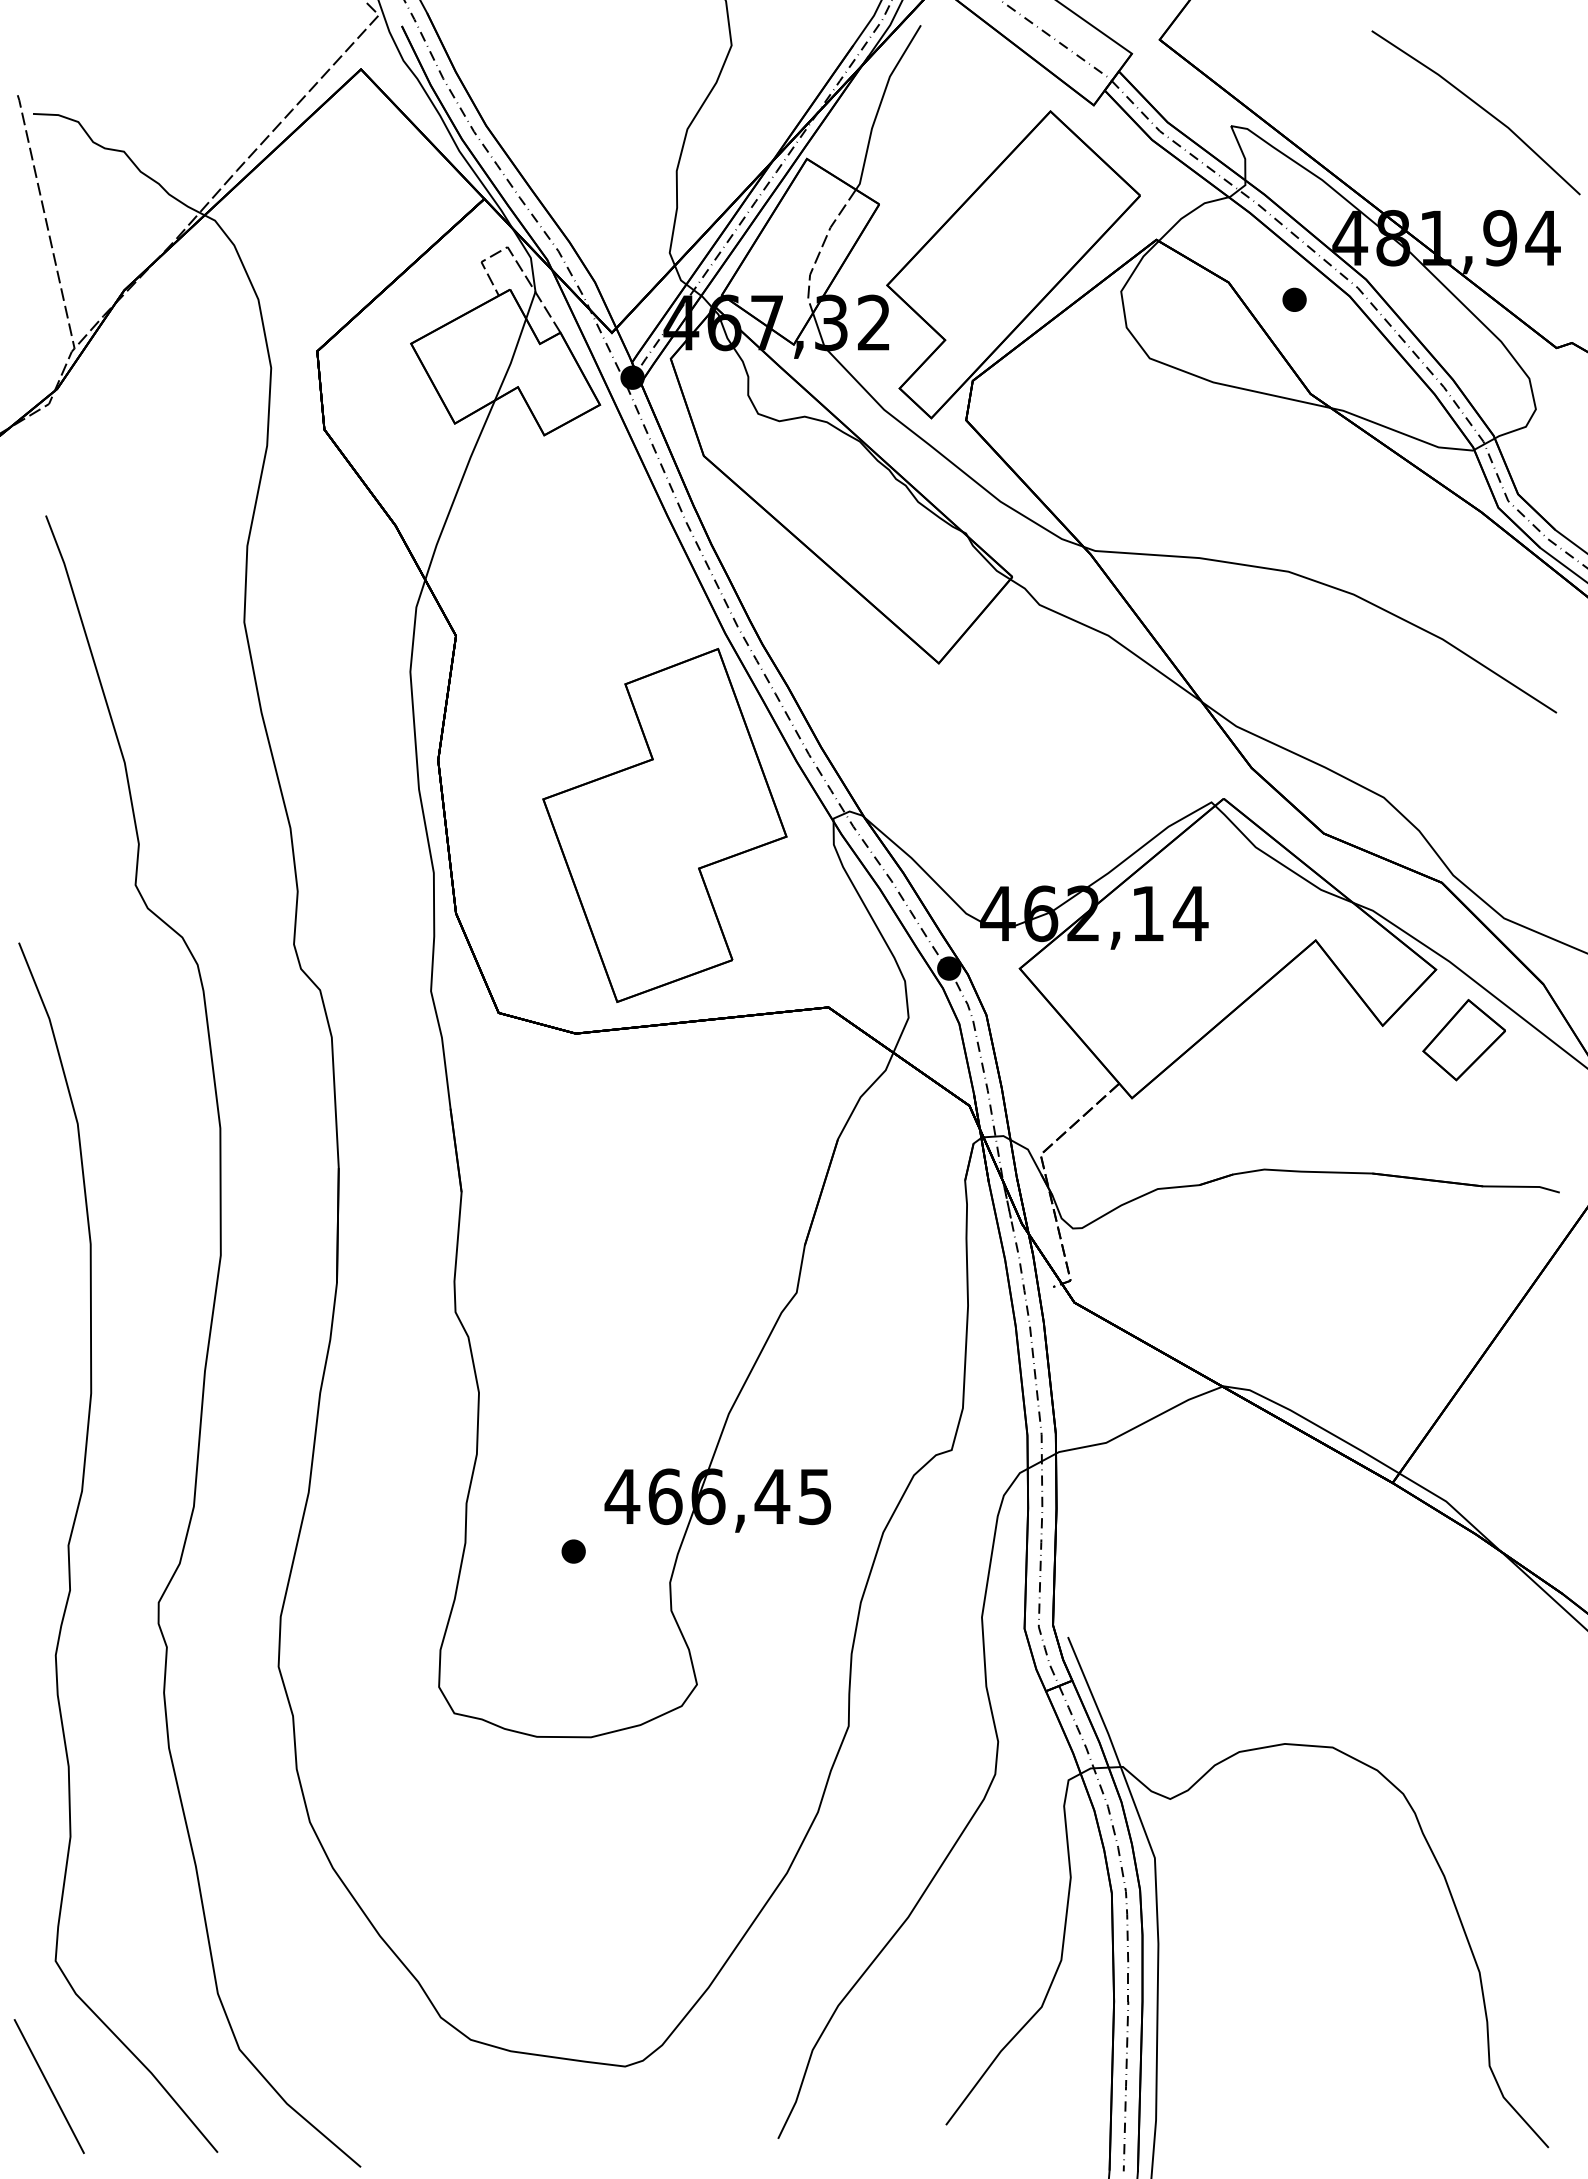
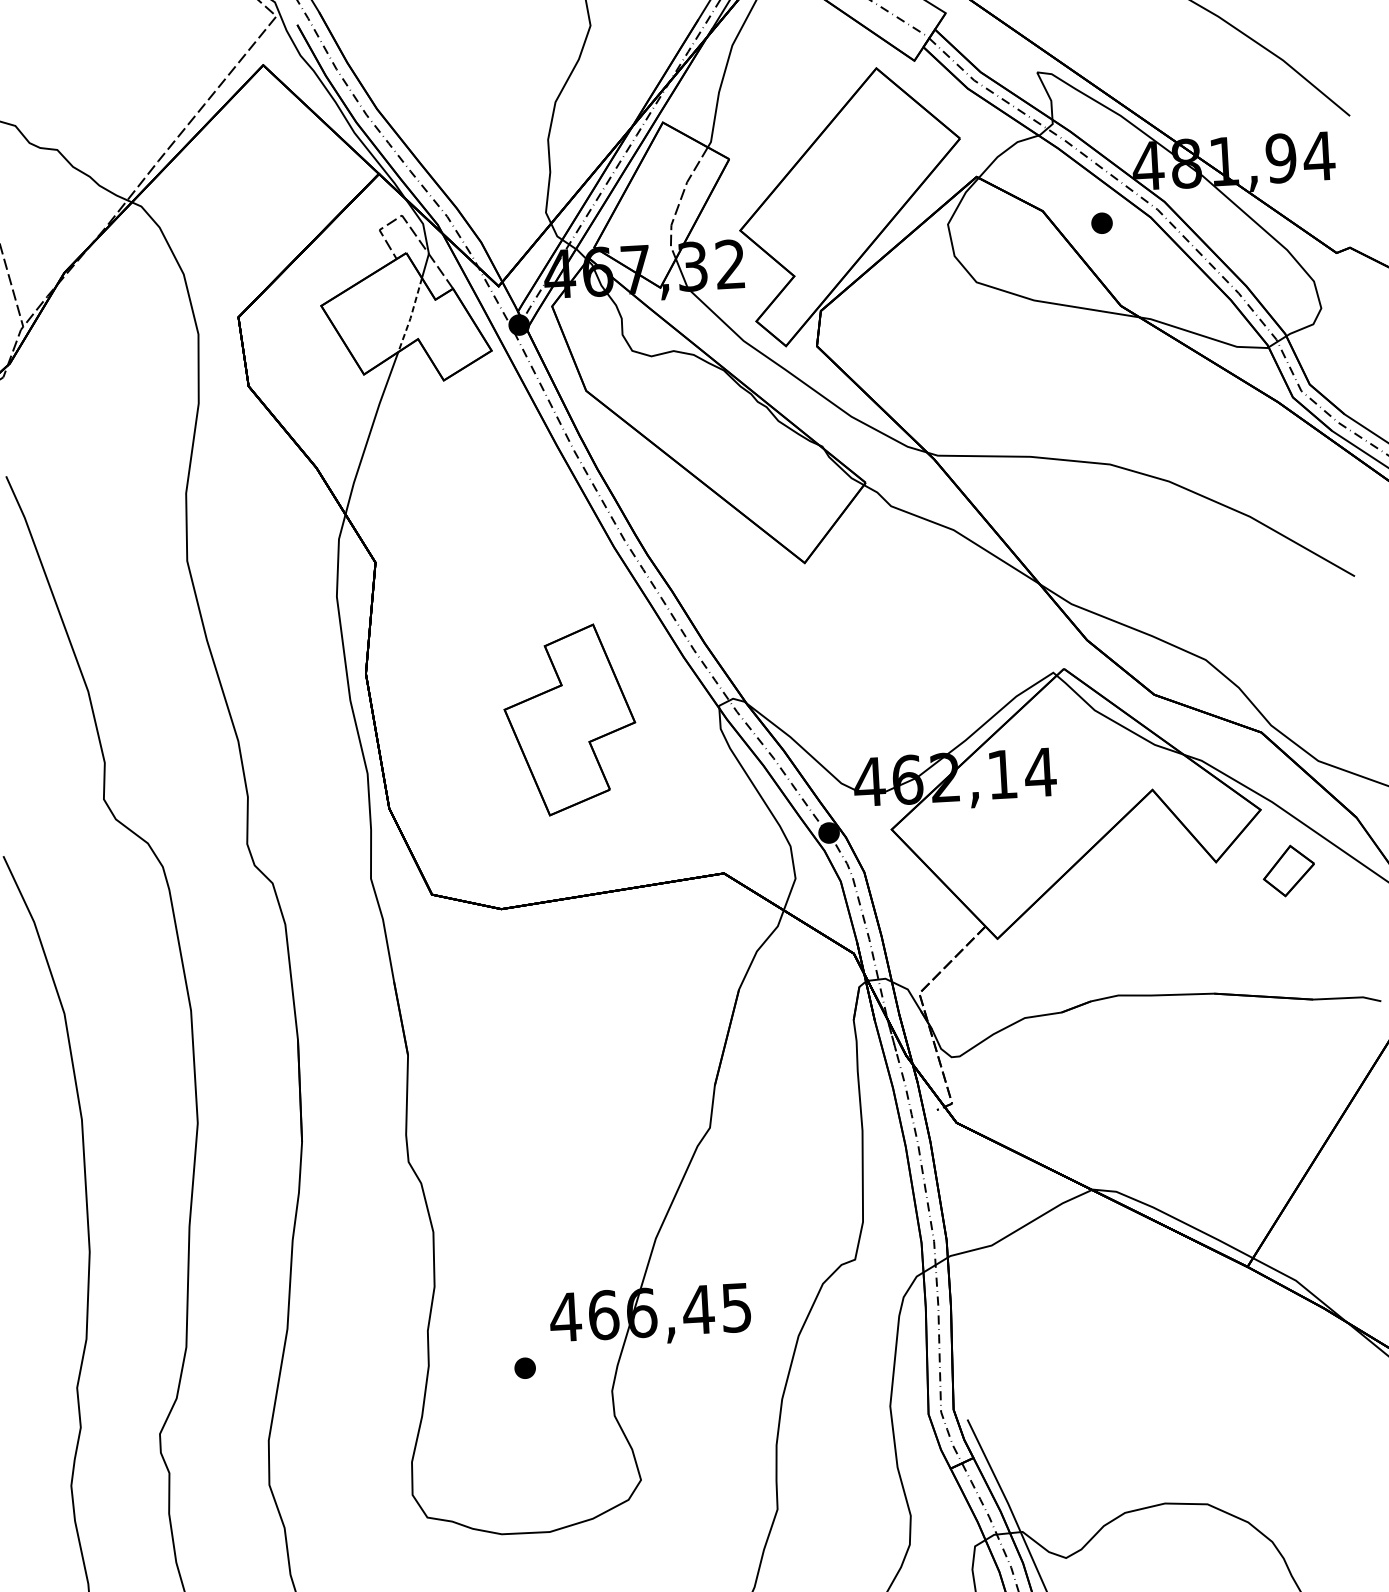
line: (511, 360) -> (411, 315), solid -> dashed
part: (664, 824) -> (569, 719), size x0.6
part: (1463, 1040) -> (1288, 871), size x0.7

